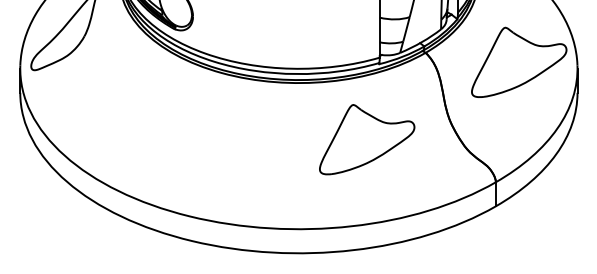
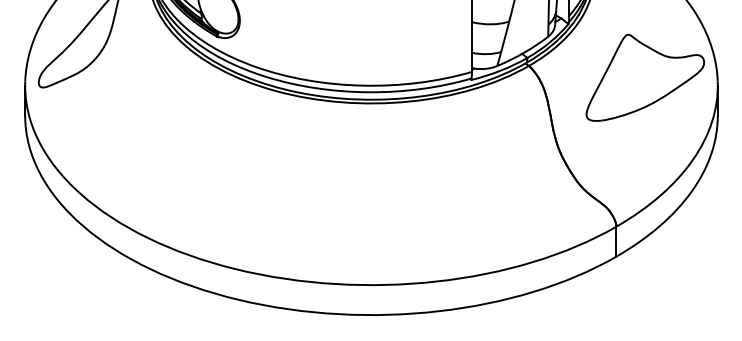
part: (367, 139) -> (456, 173), removed

